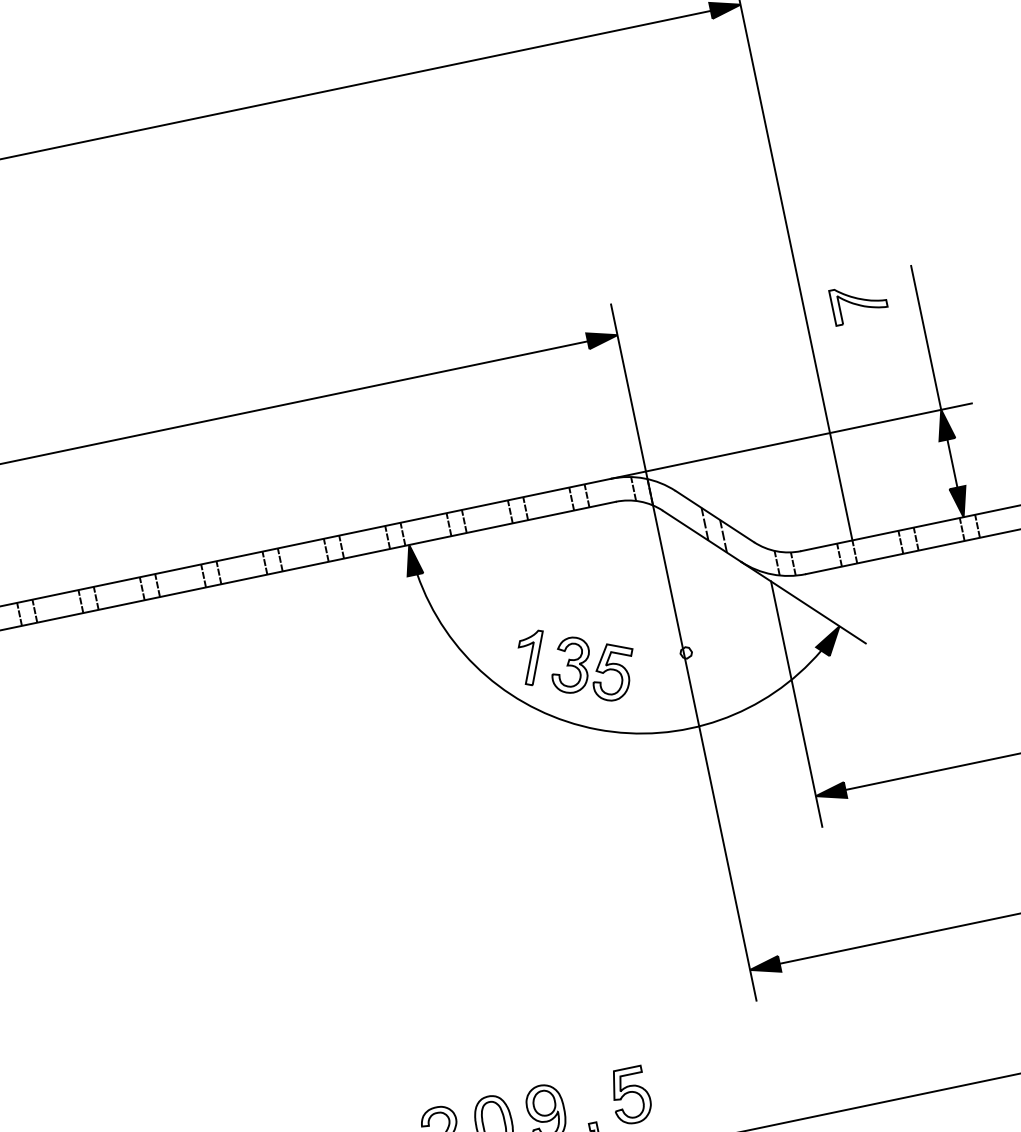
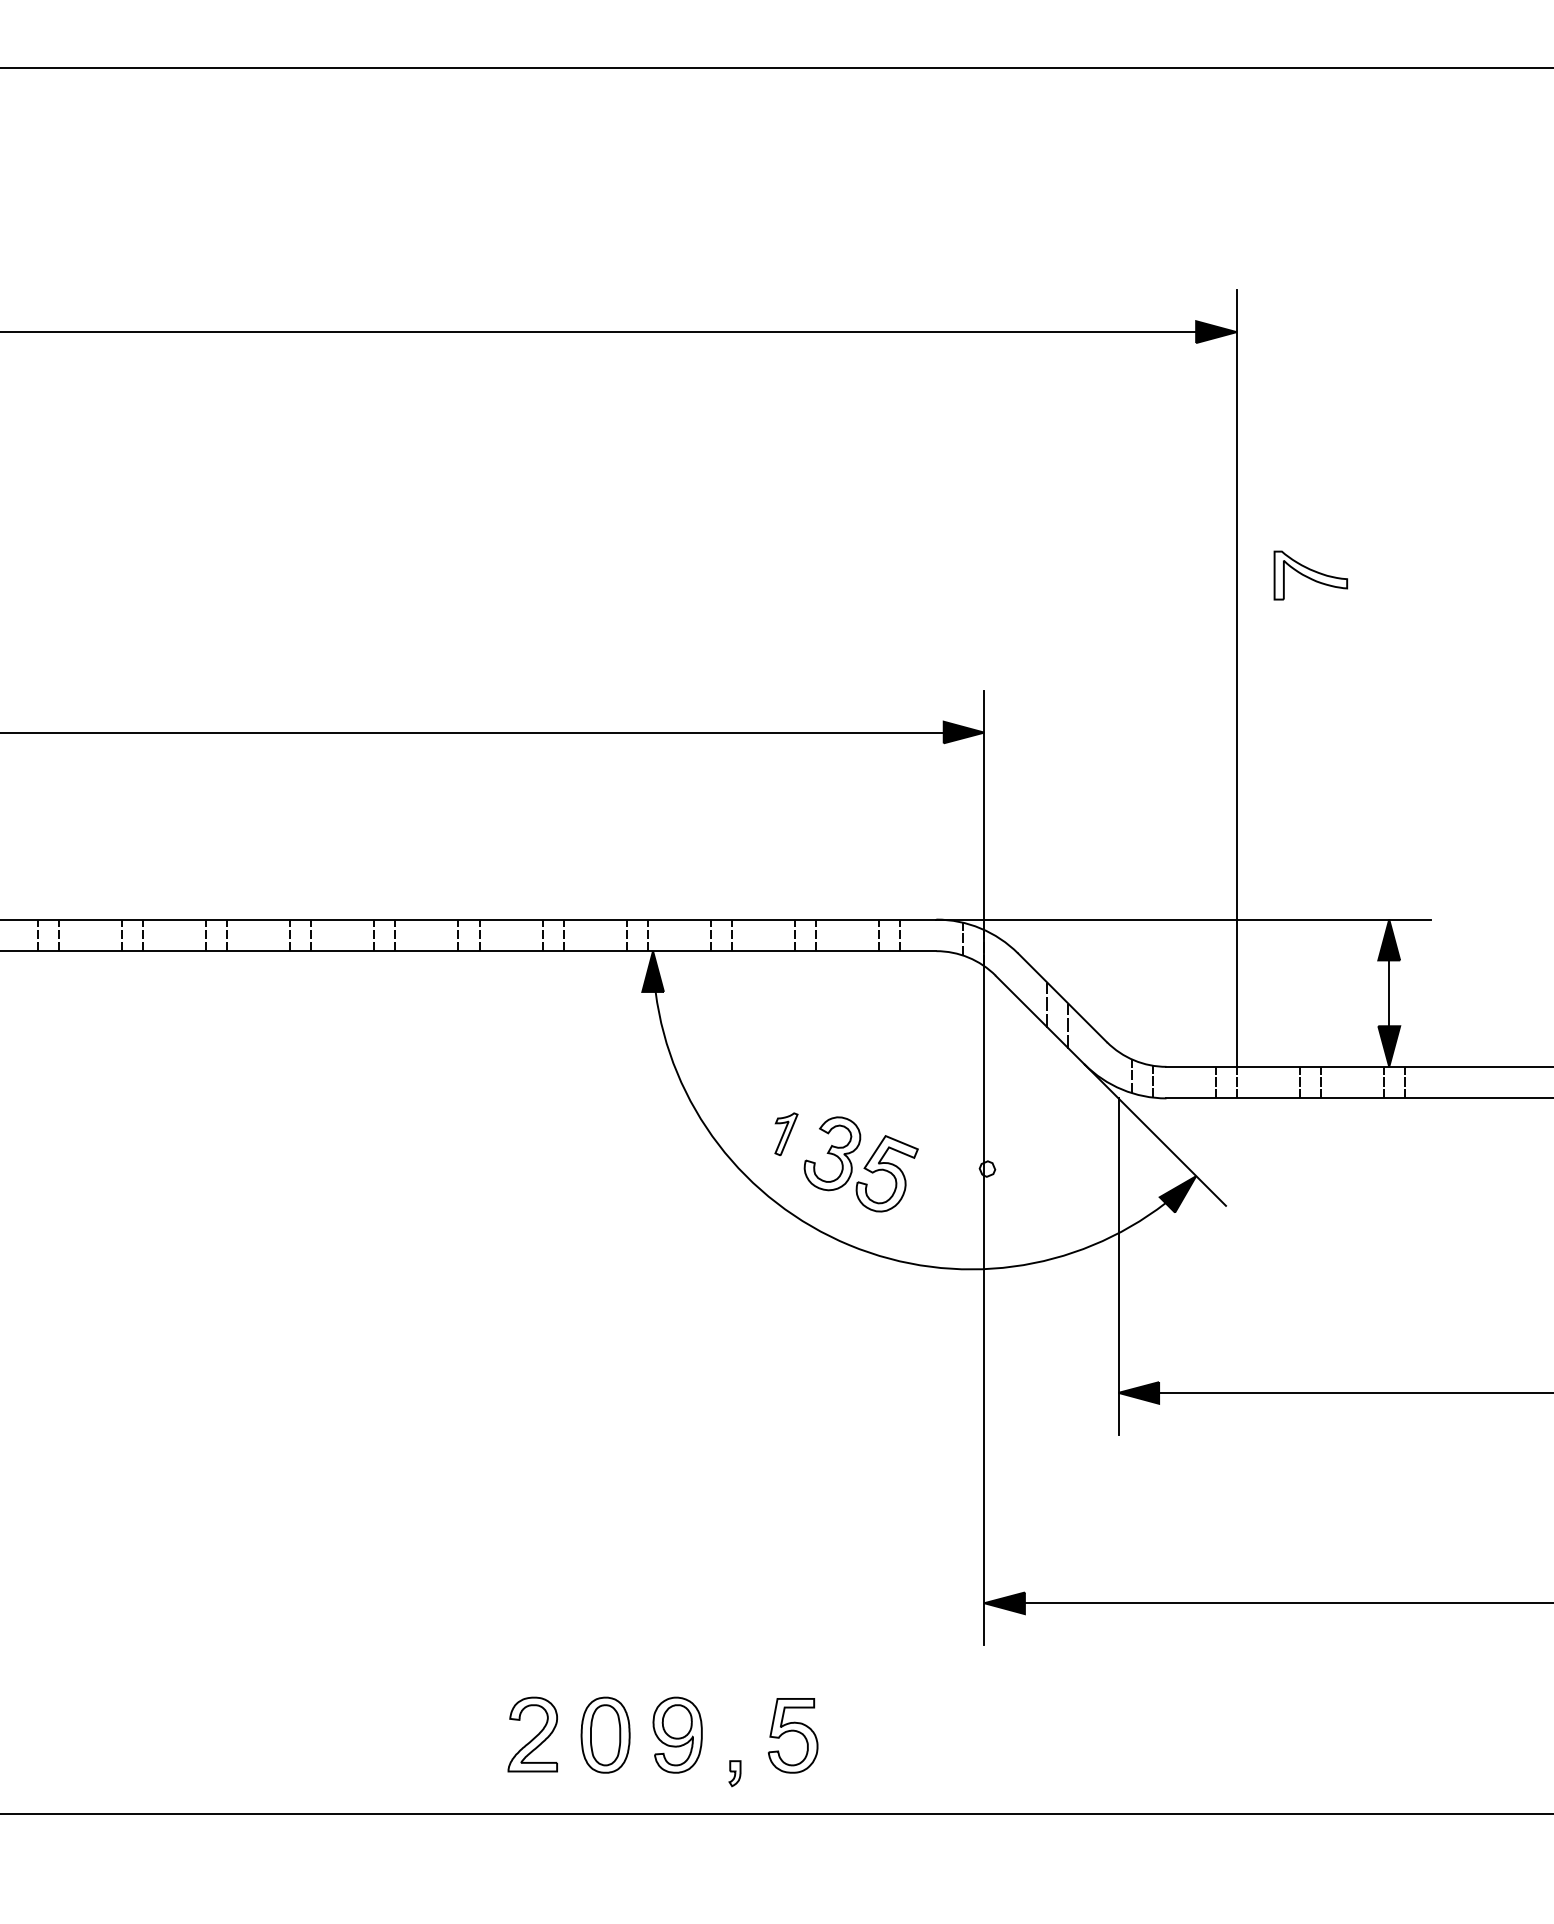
part: (858, 302) -> (1310, 575), moved
line: (926, 337) -> (1389, 820), removed
part: (534, 658) -> (786, 1134), size x0.6

